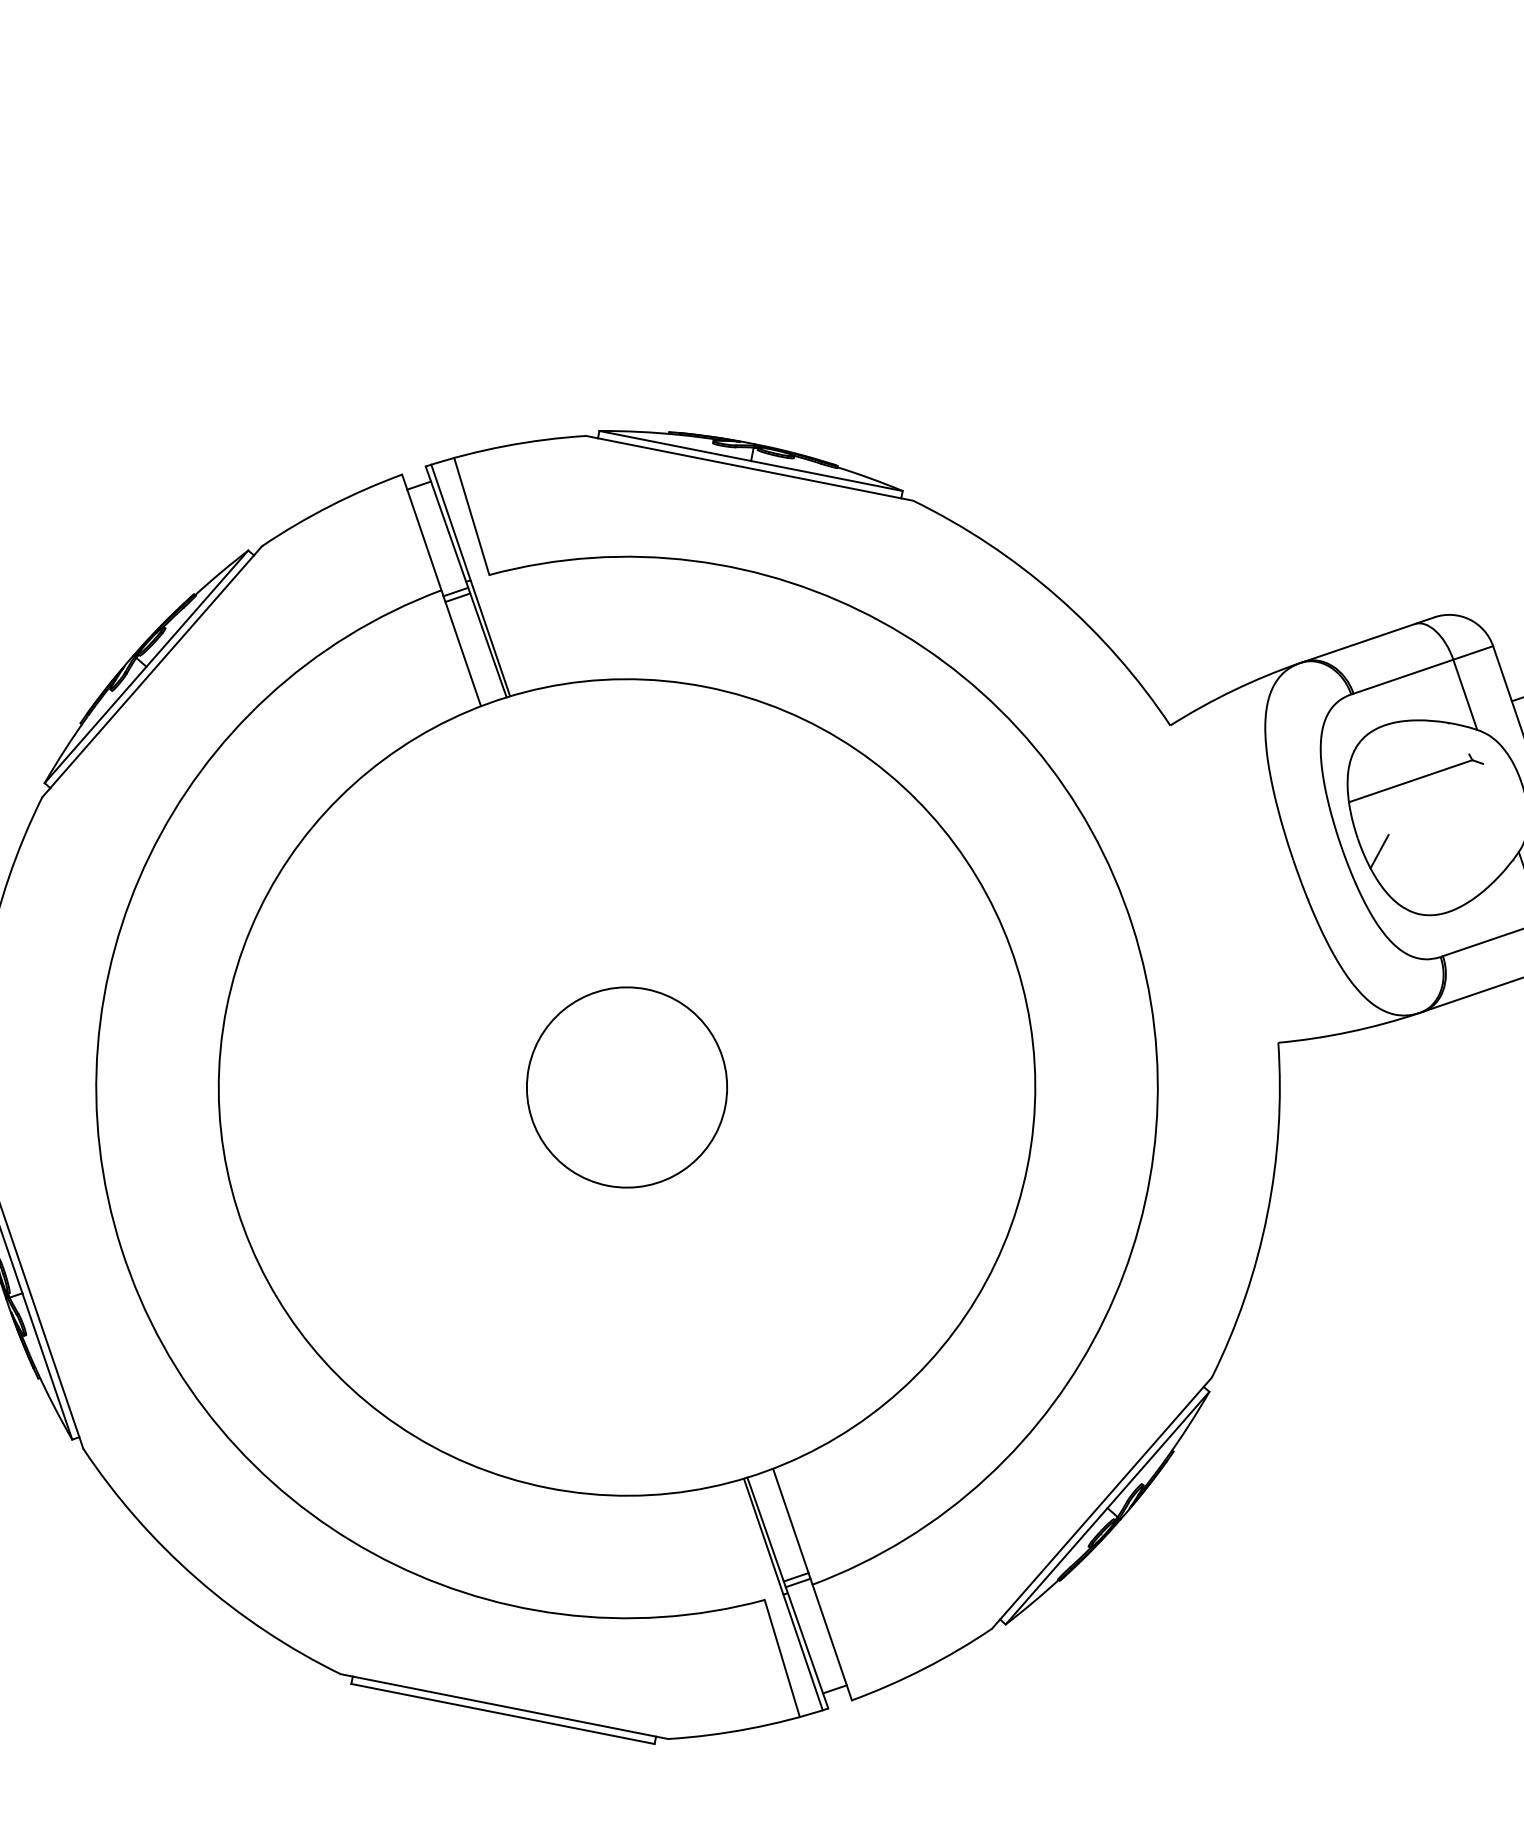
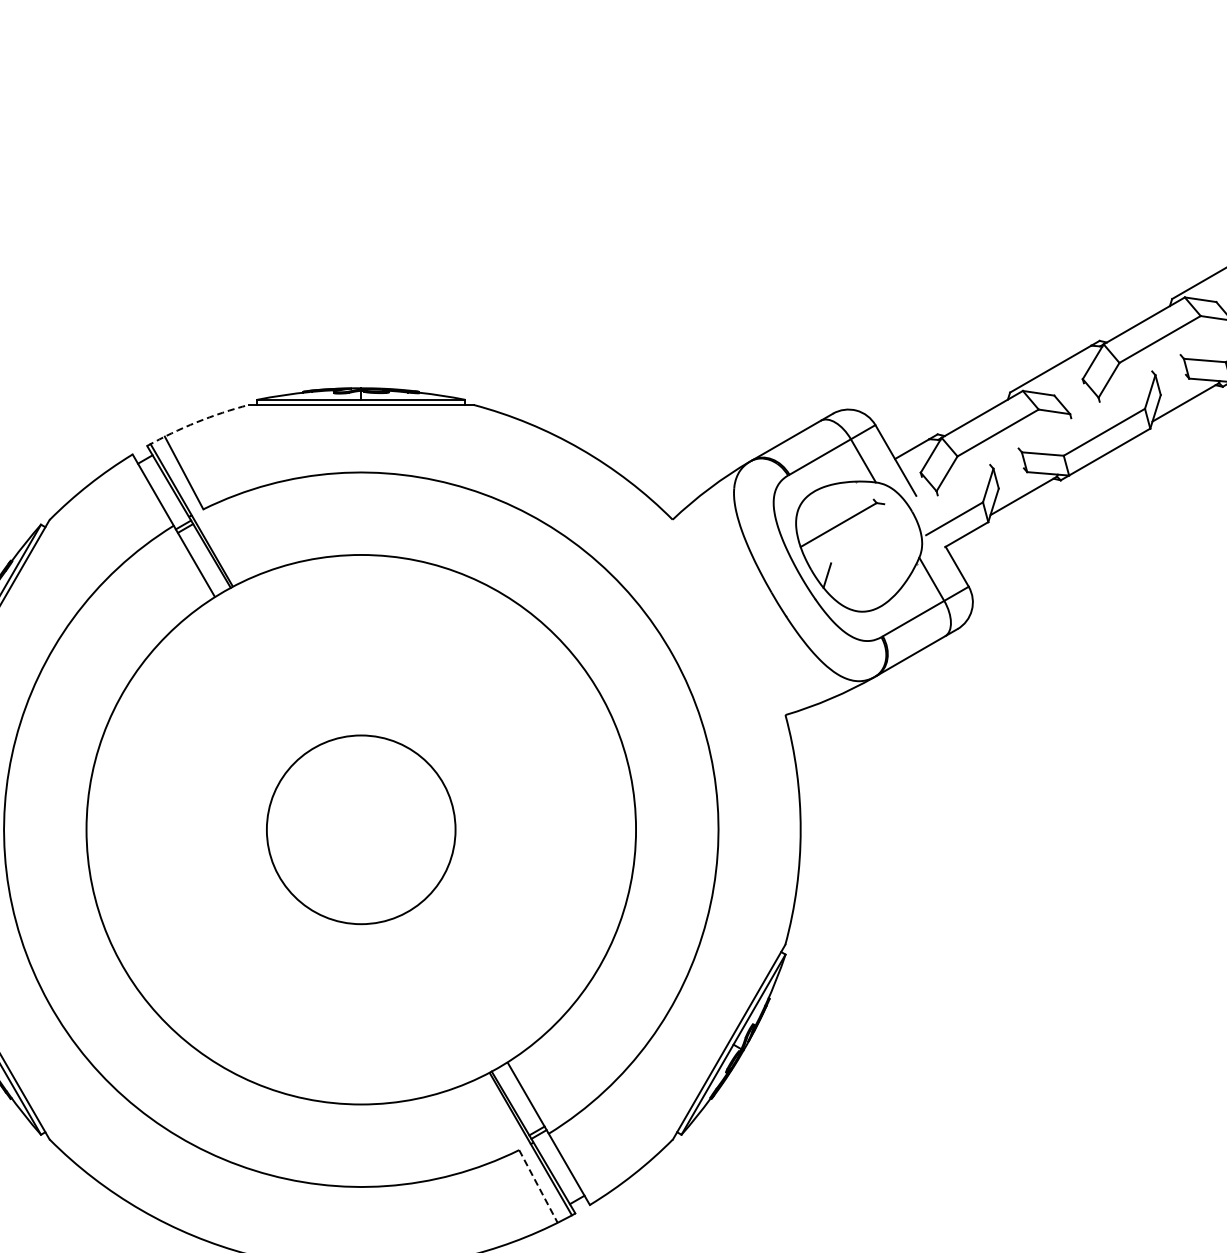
arc: (504, 446) -> (196, 422), solid -> dashed
circle: (627, 1087) -> (361, 829), size x1.4
line: (782, 1658) -> (538, 1186), solid -> dashed

